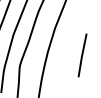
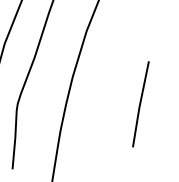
line: (82, 55) -> (140, 104), moved

